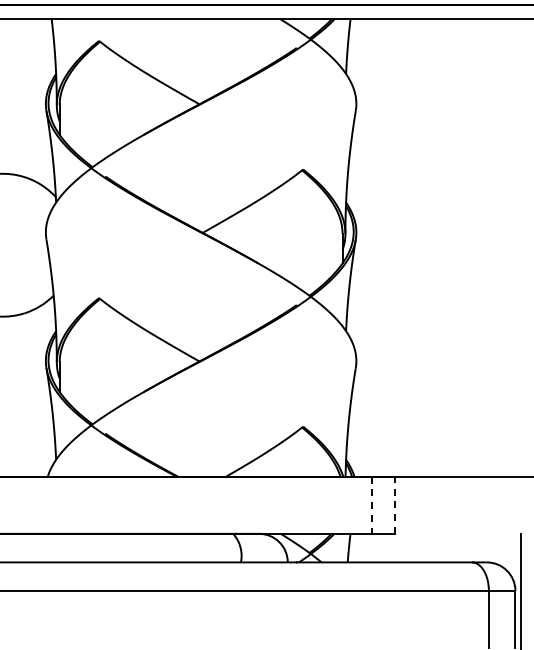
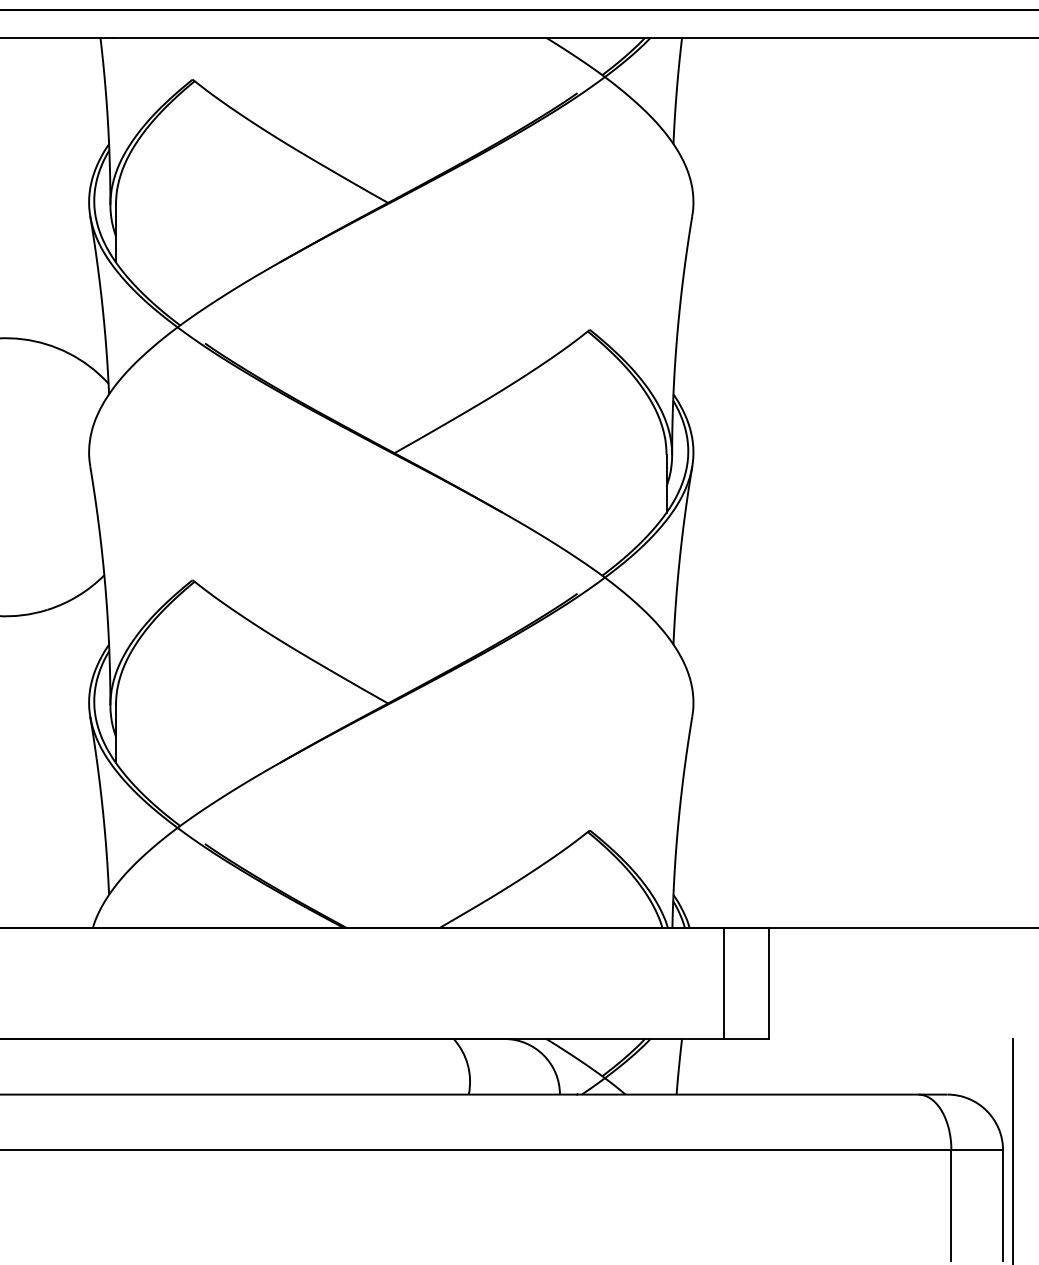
line: (372, 505) -> (724, 983), dashed -> solid
line: (395, 505) -> (769, 983), dashed -> solid

